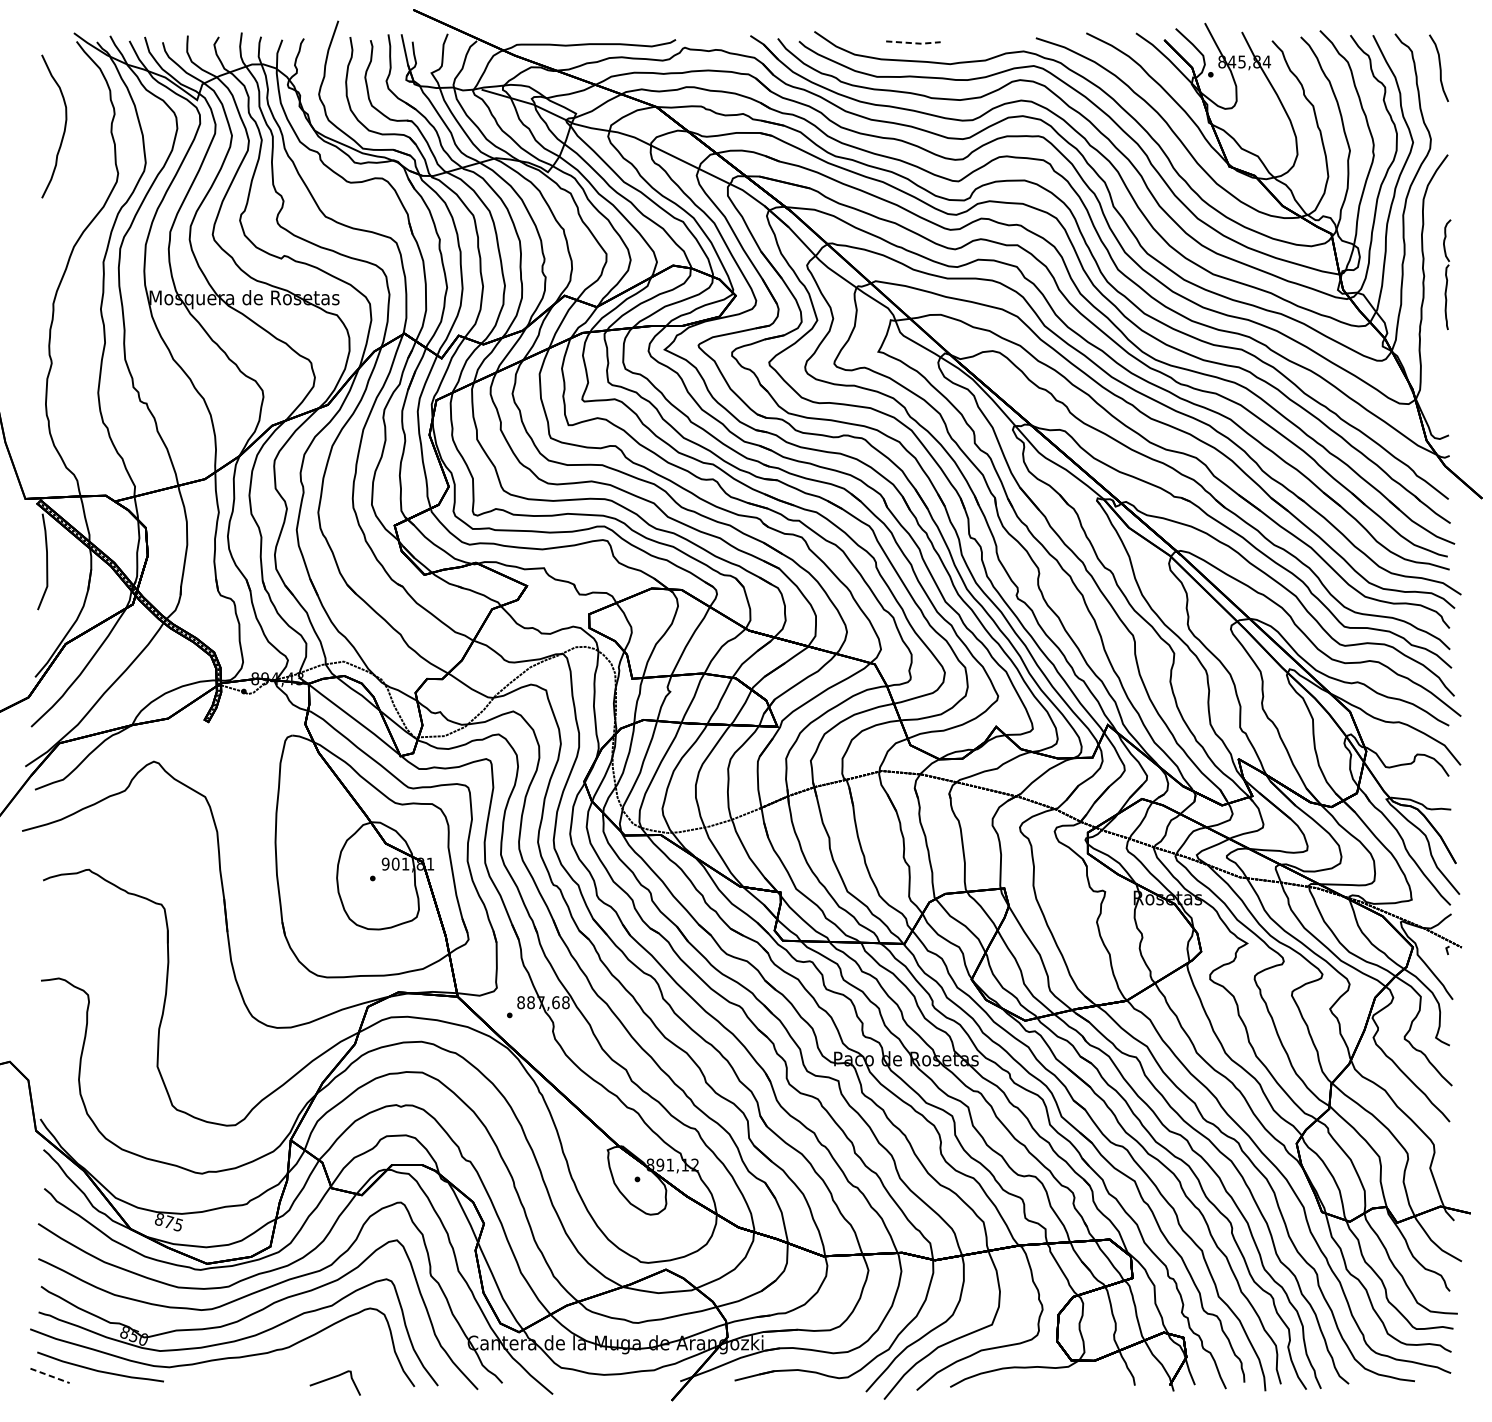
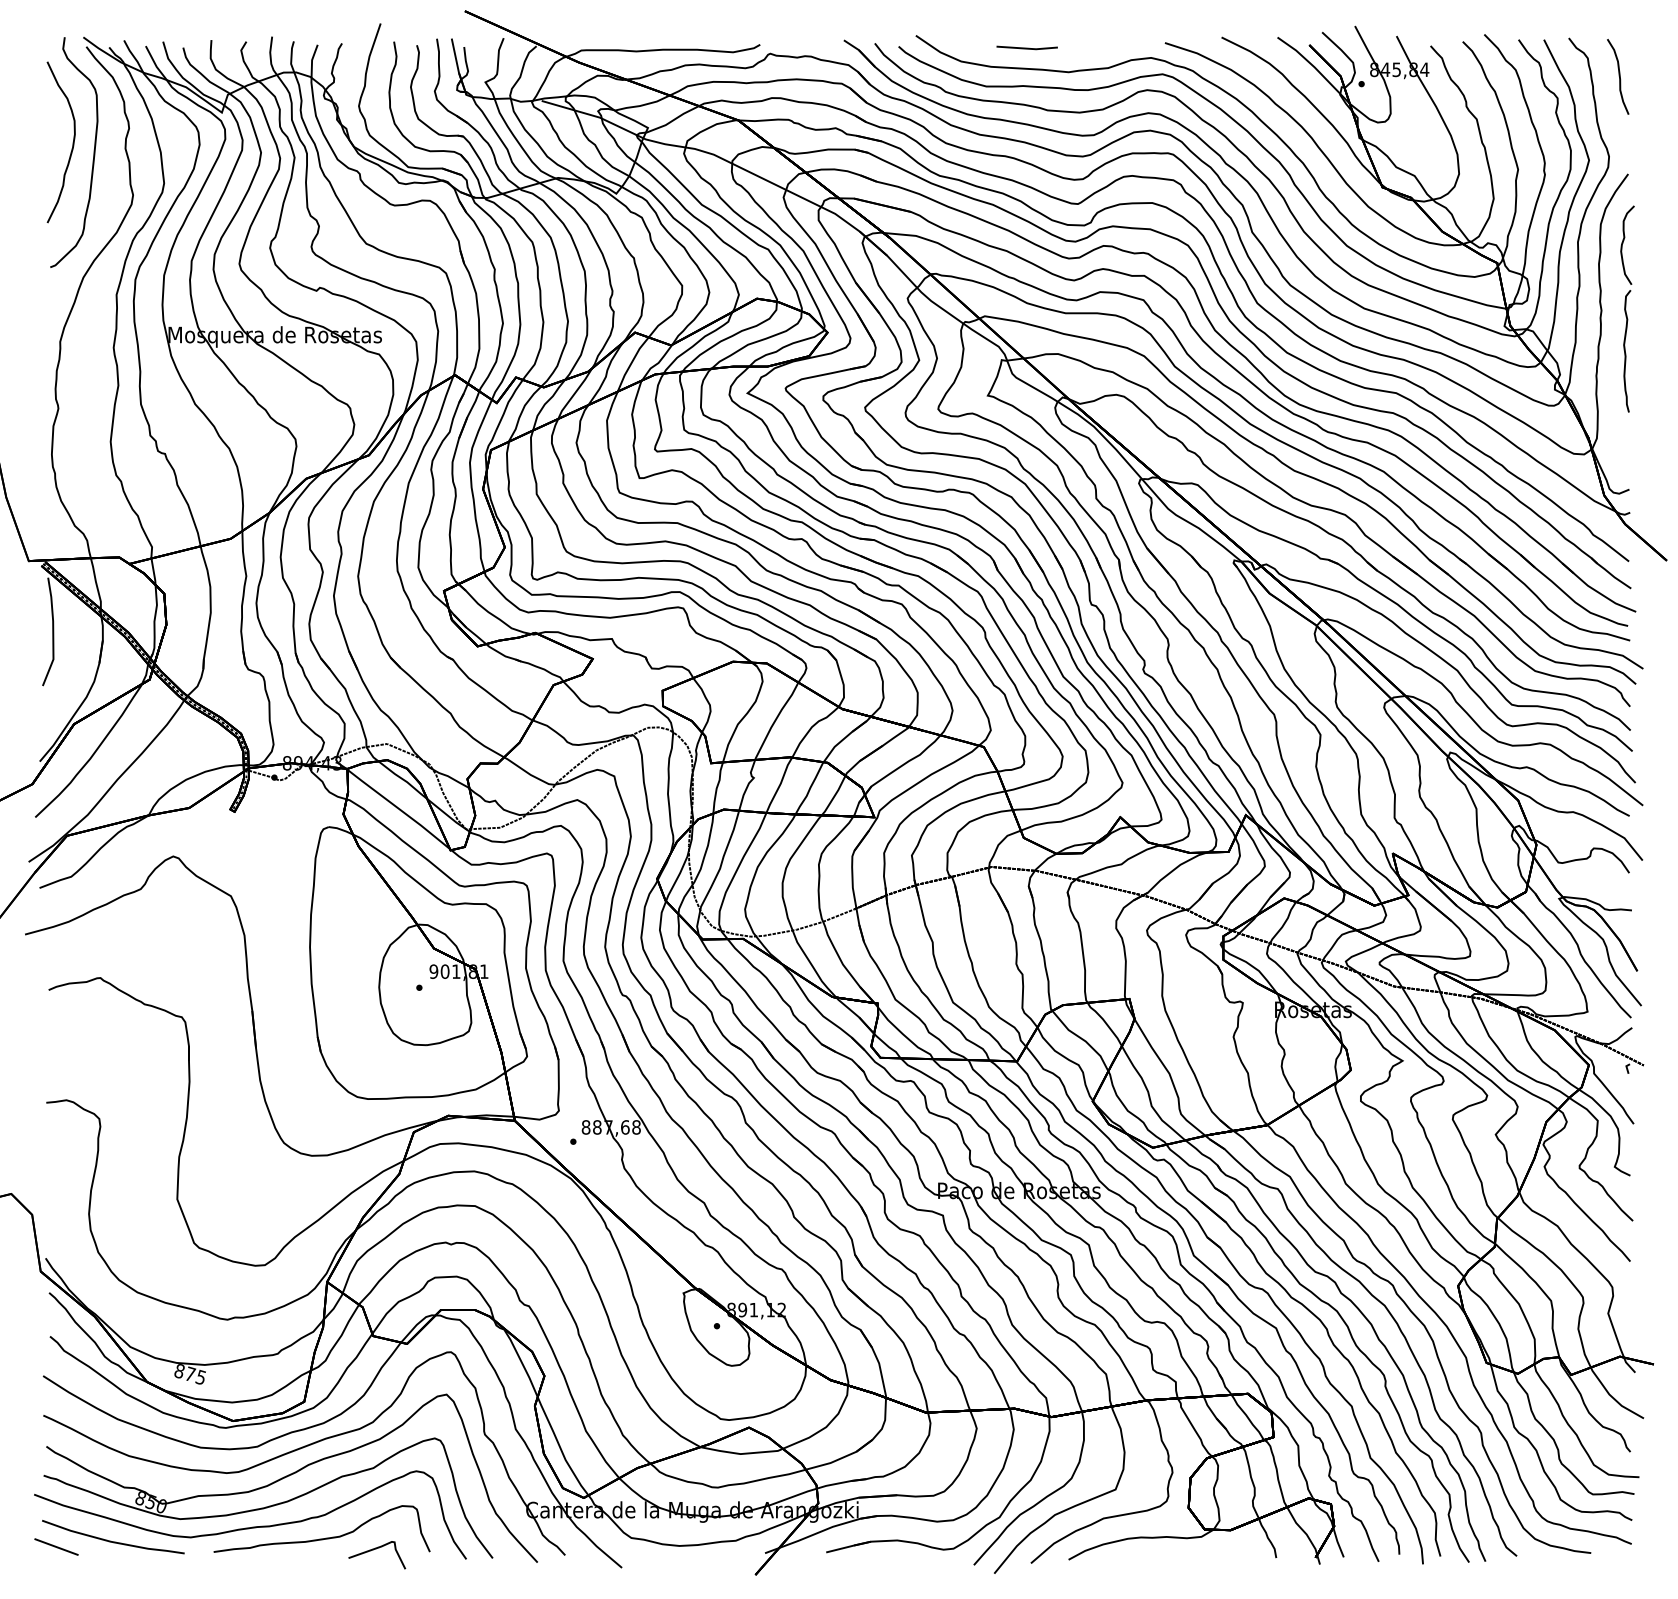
line: (914, 43) -> (1028, 48), dashed -> solid
curve: (82, 135) -> (93, 152), added
part: (1447, 274) -> (1627, 308), size x1.67
curve: (289, 1367) -> (325, 1537), added
line: (50, 1376) -> (57, 1547), dashed -> solid

